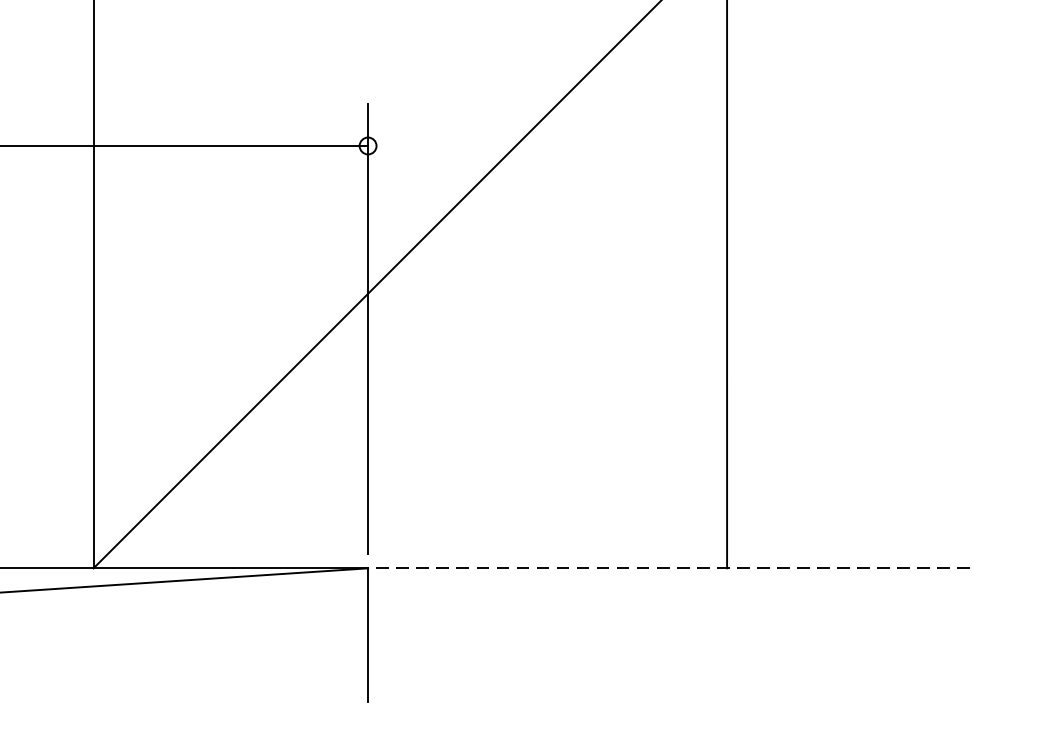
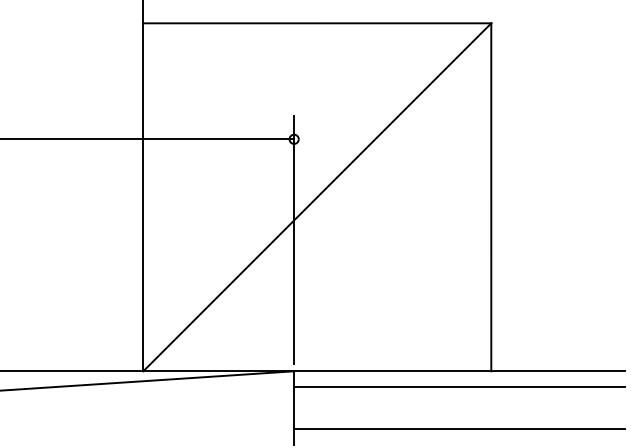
line: (667, 568) -> (458, 371), dashed -> solid
line: (669, 596) -> (459, 386), added
line: (669, 674) -> (459, 429), added

